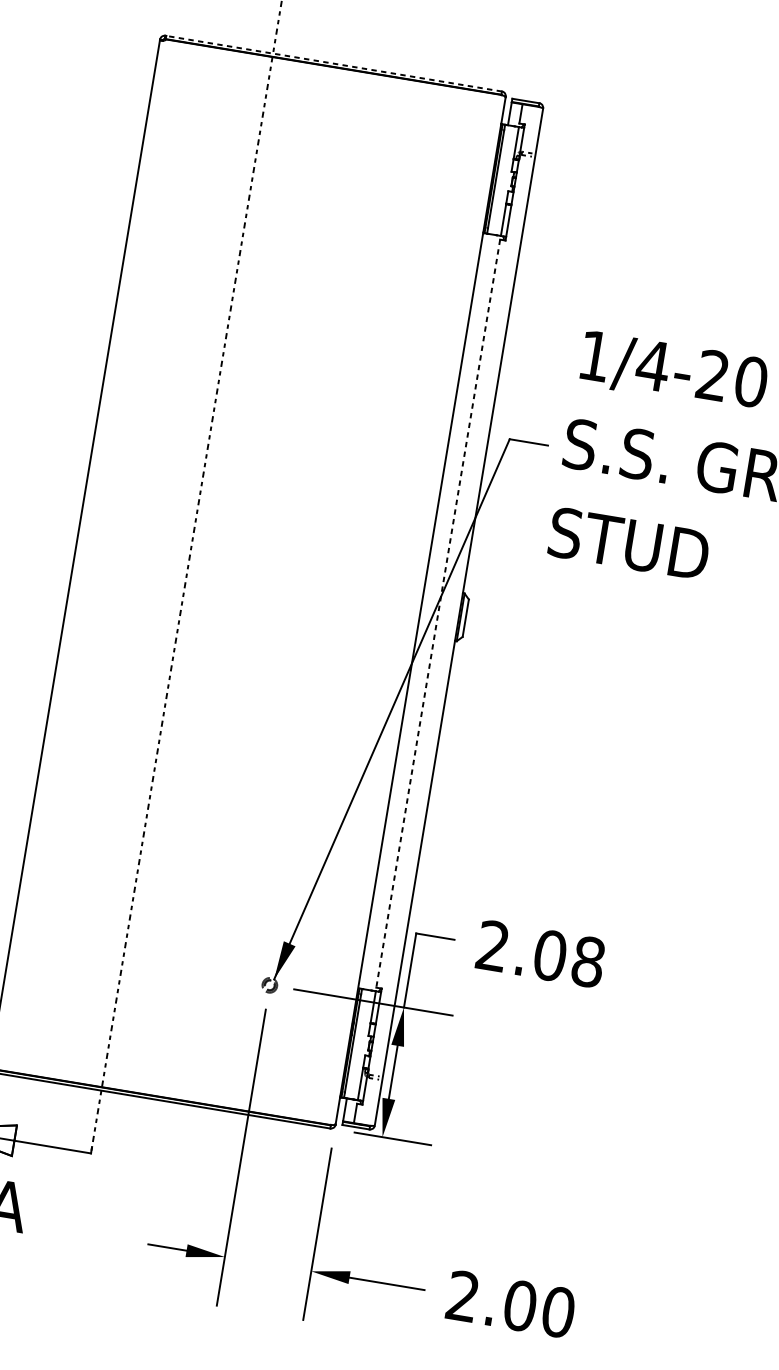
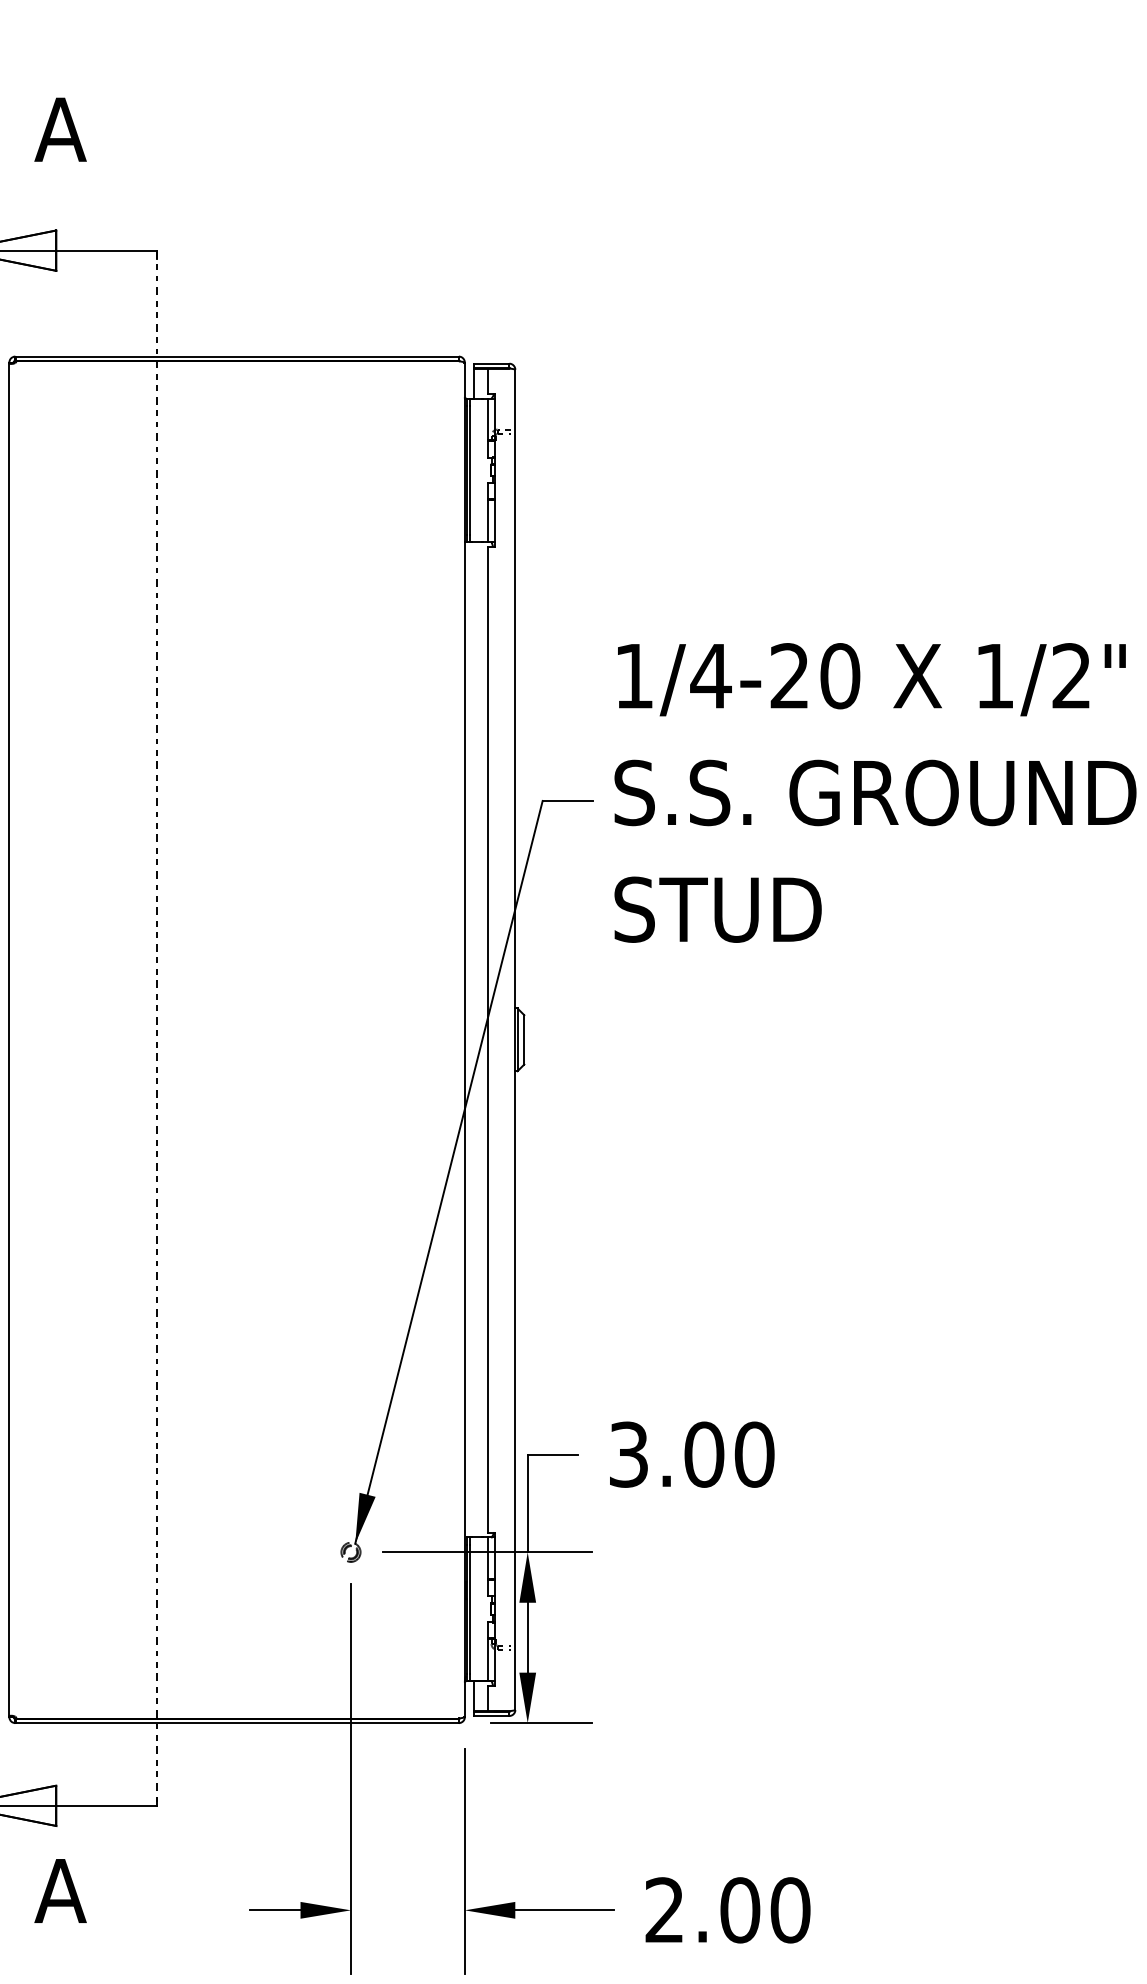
line: (333, 63) -> (237, 356), dashed -> solid
line: (438, 613) -> (488, 1039), dashed -> solid
text: (540, 953) -> (691, 1454), 2.08 -> 3.00

